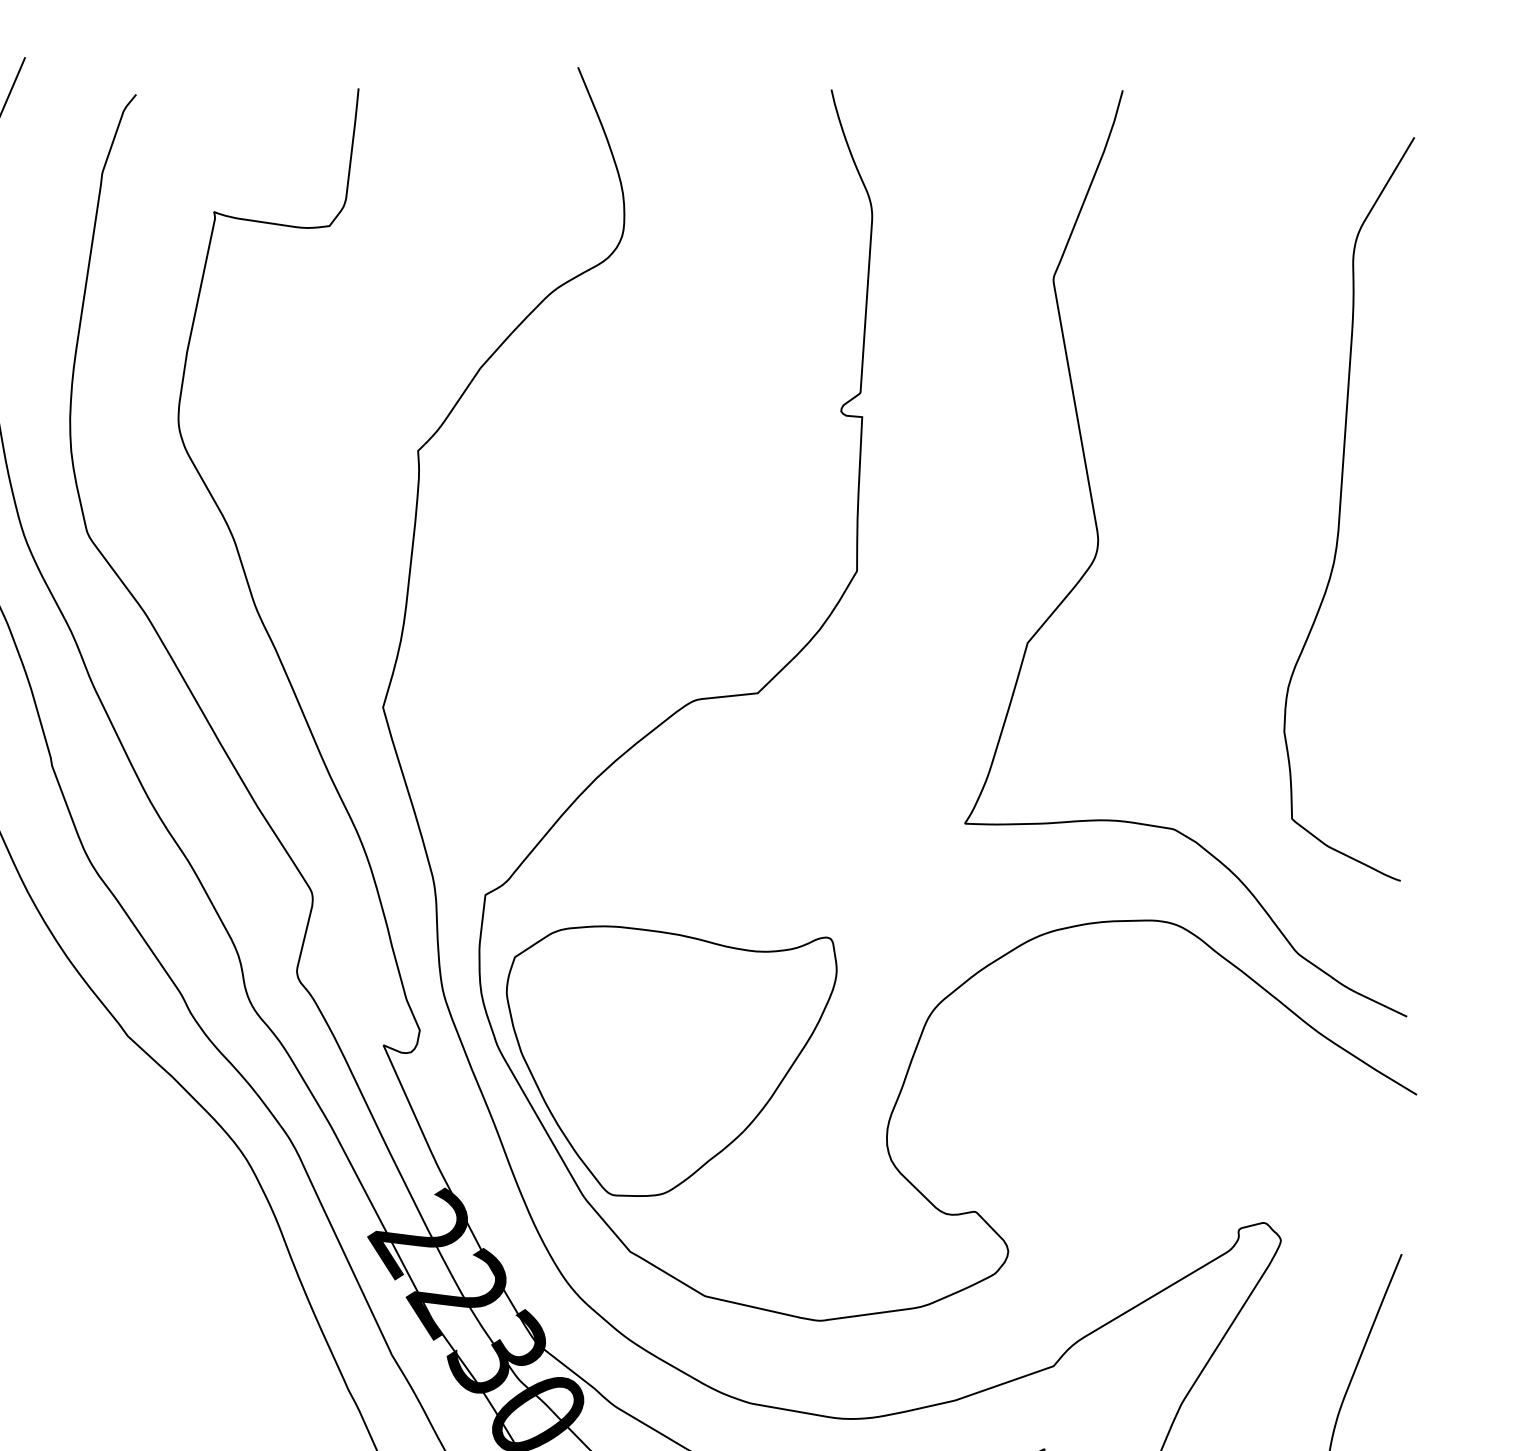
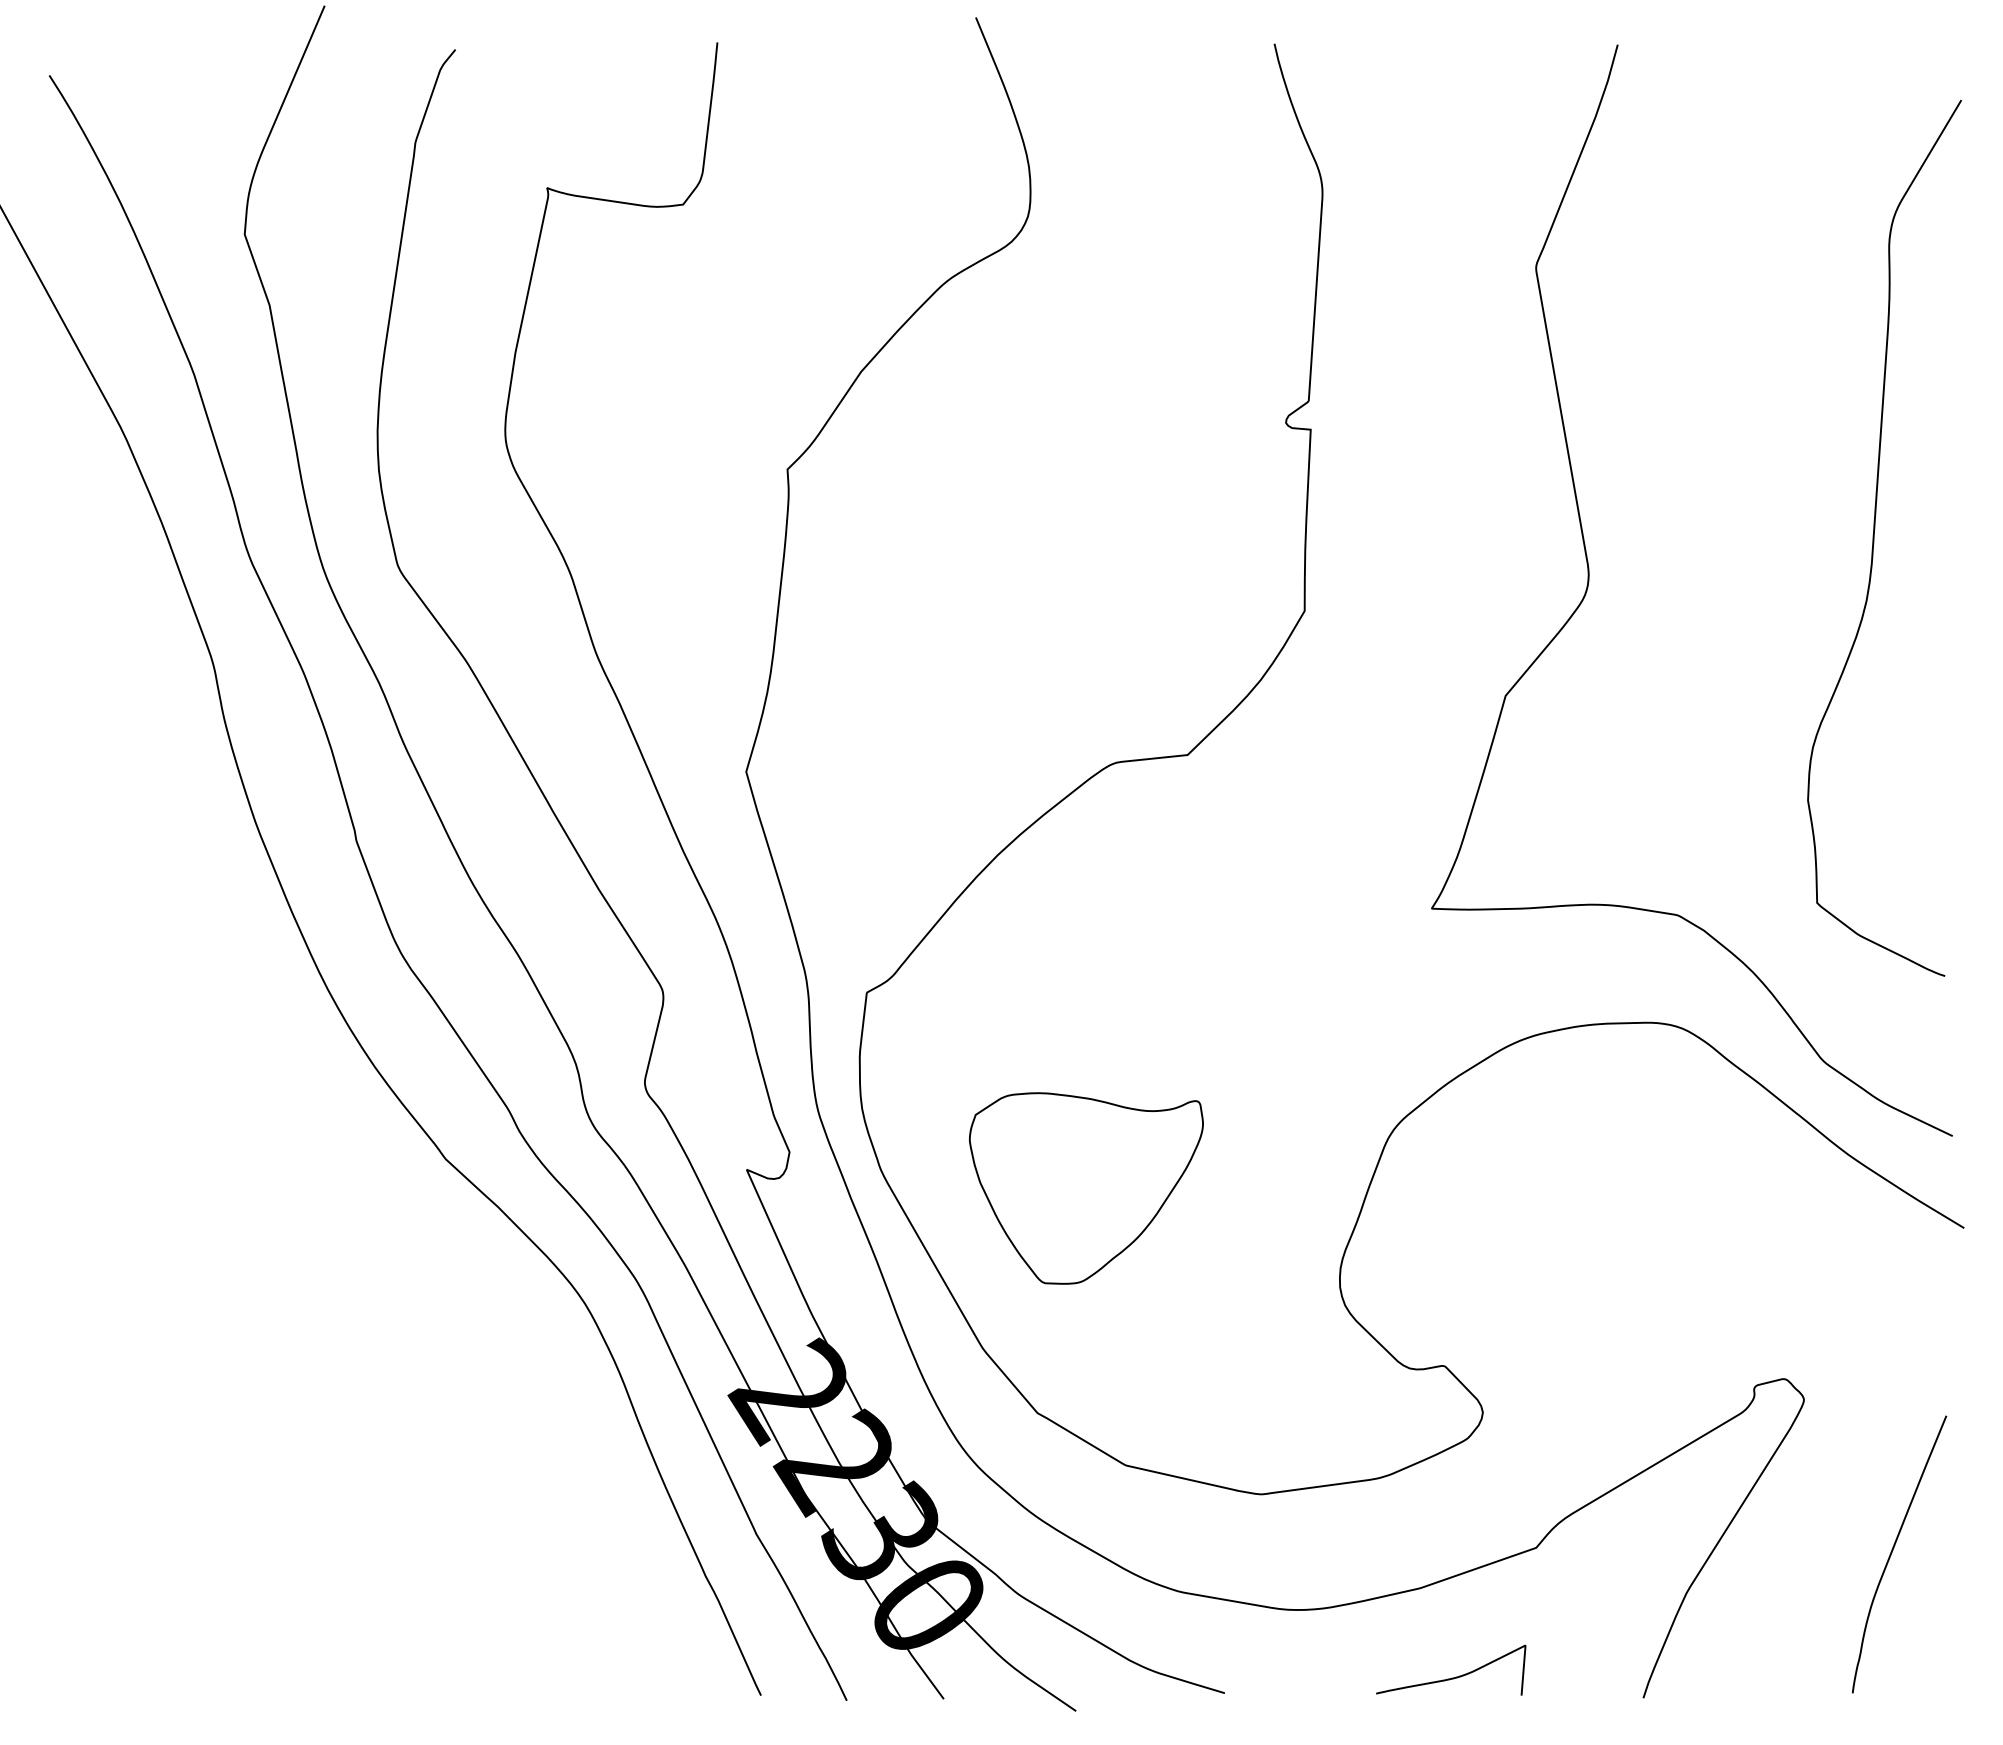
part: (671, 1061) -> (1086, 1188), size x0.6

